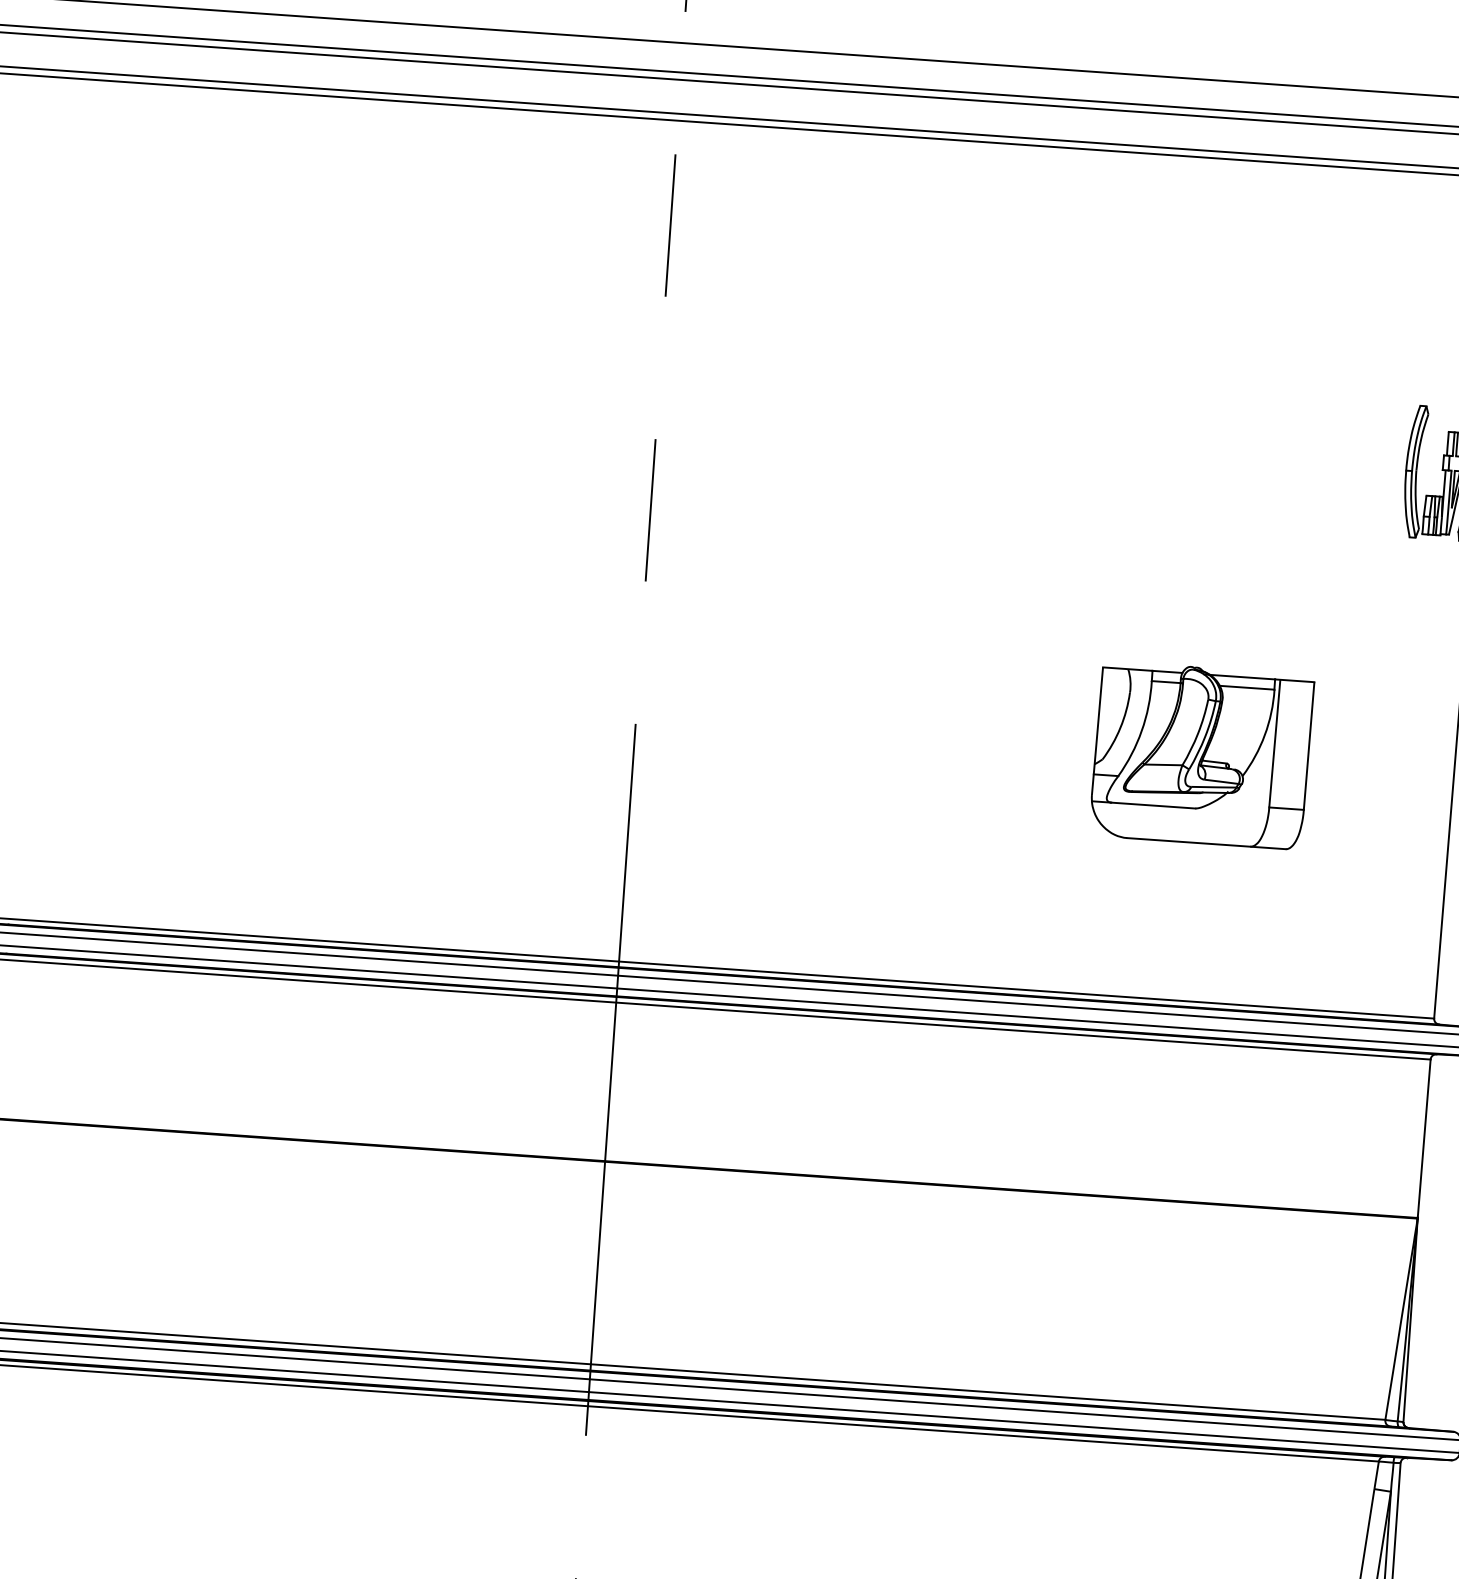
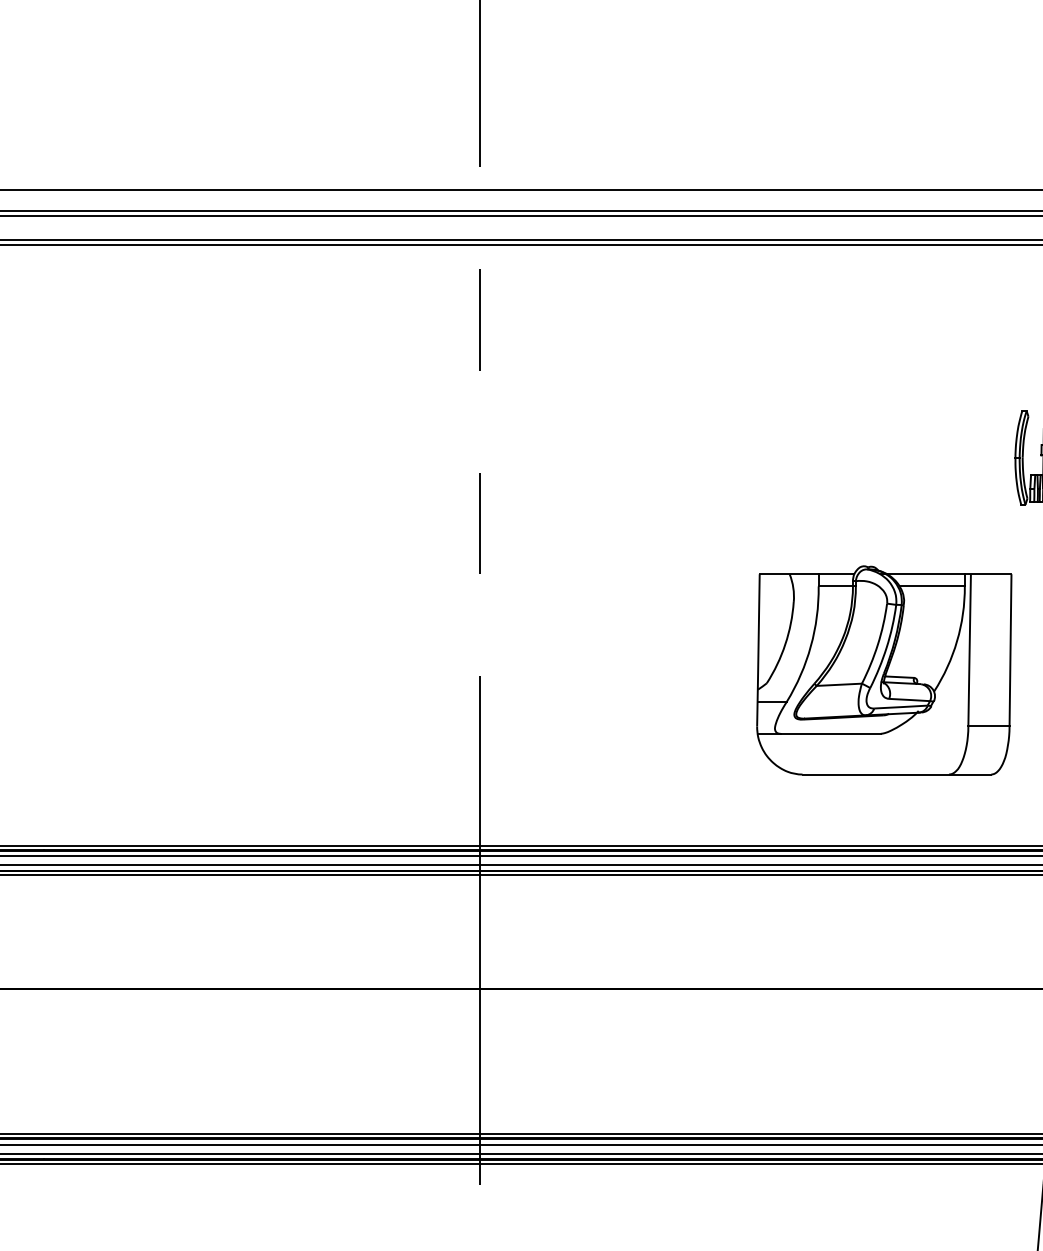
part: (1202, 755) -> (884, 670), size x1.67

